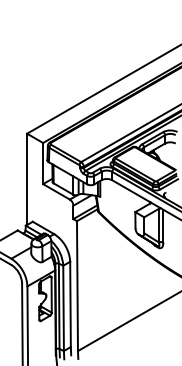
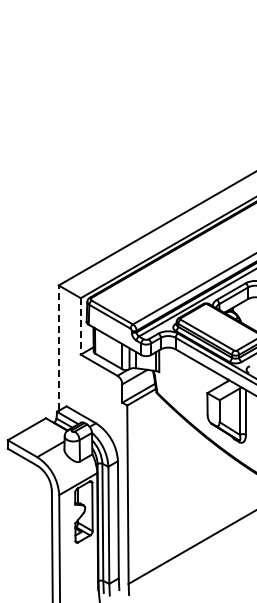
line: (42, 163) -> (80, 326), solid -> dashed
line: (26, 178) -> (58, 347), solid -> dashed

